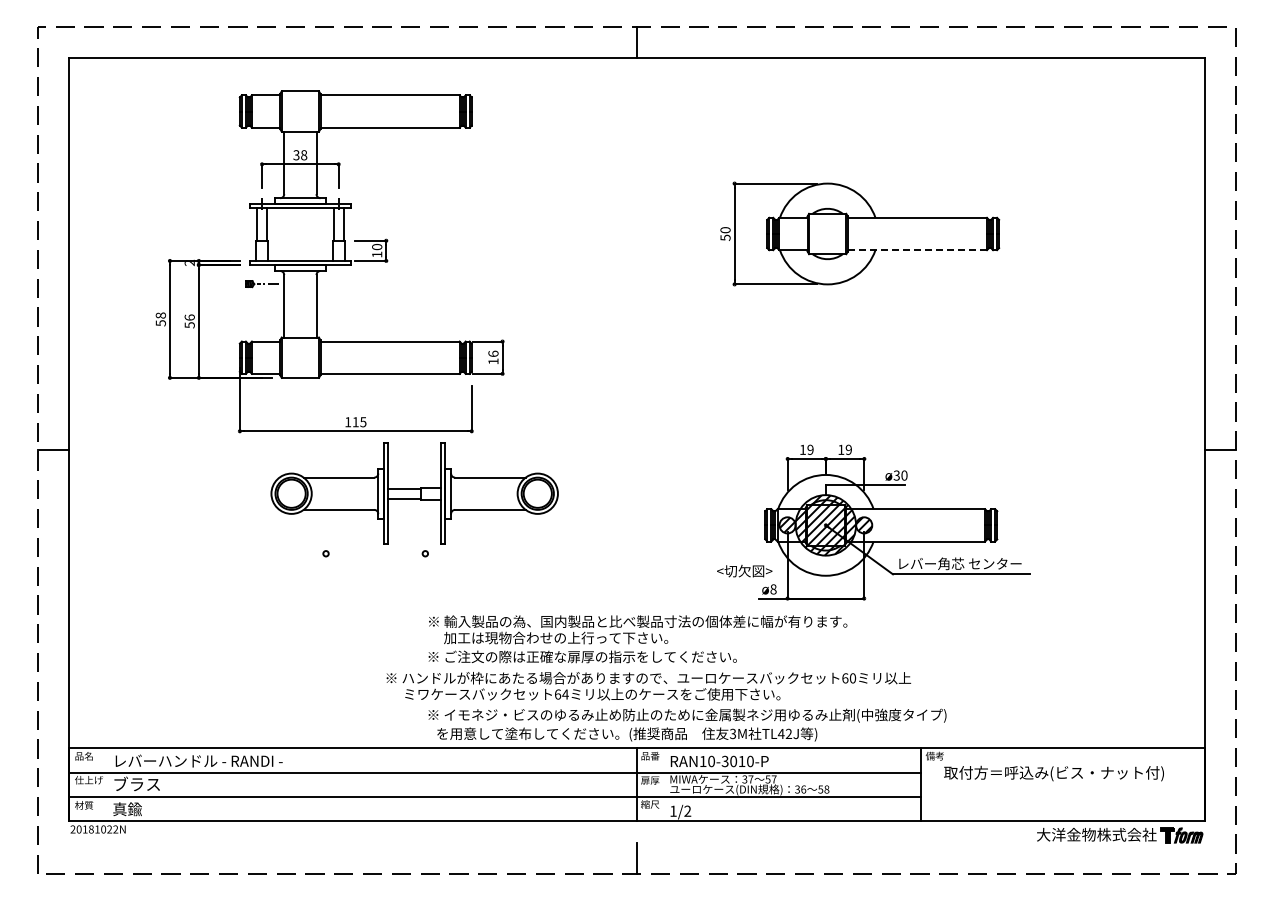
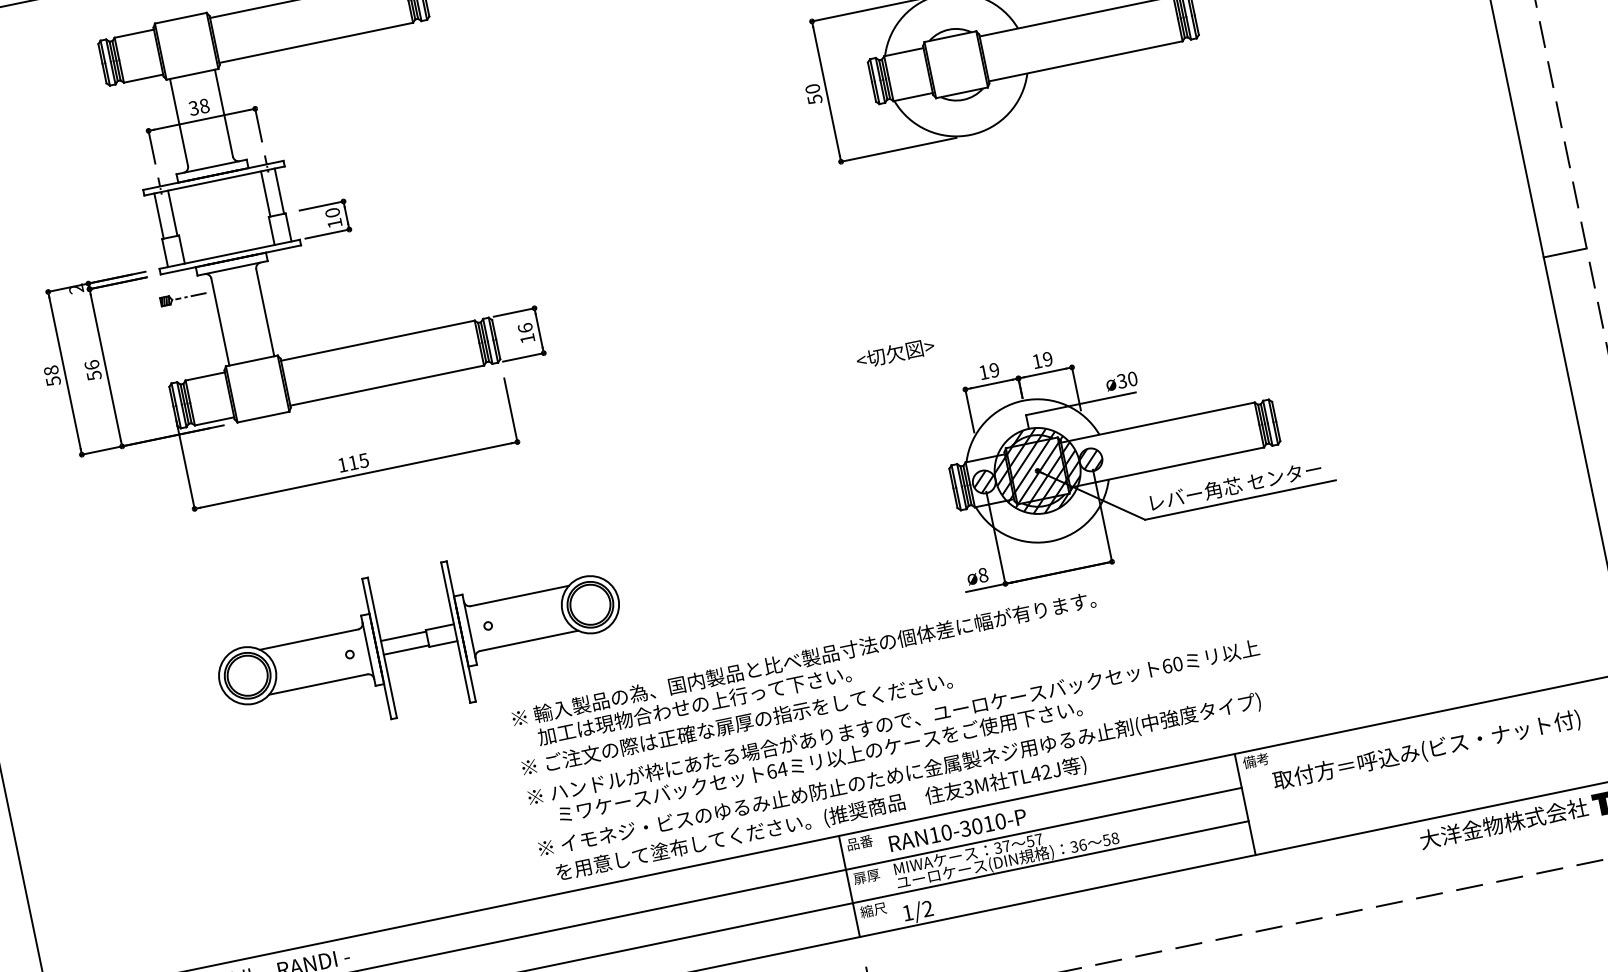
line: (917, 250) -> (1085, 61), dashed -> solid
part: (414, 493) -> (418, 639), moved
text: (744, 571) -> (895, 353), moved
text: (648, 686) -> (895, 734), moved

